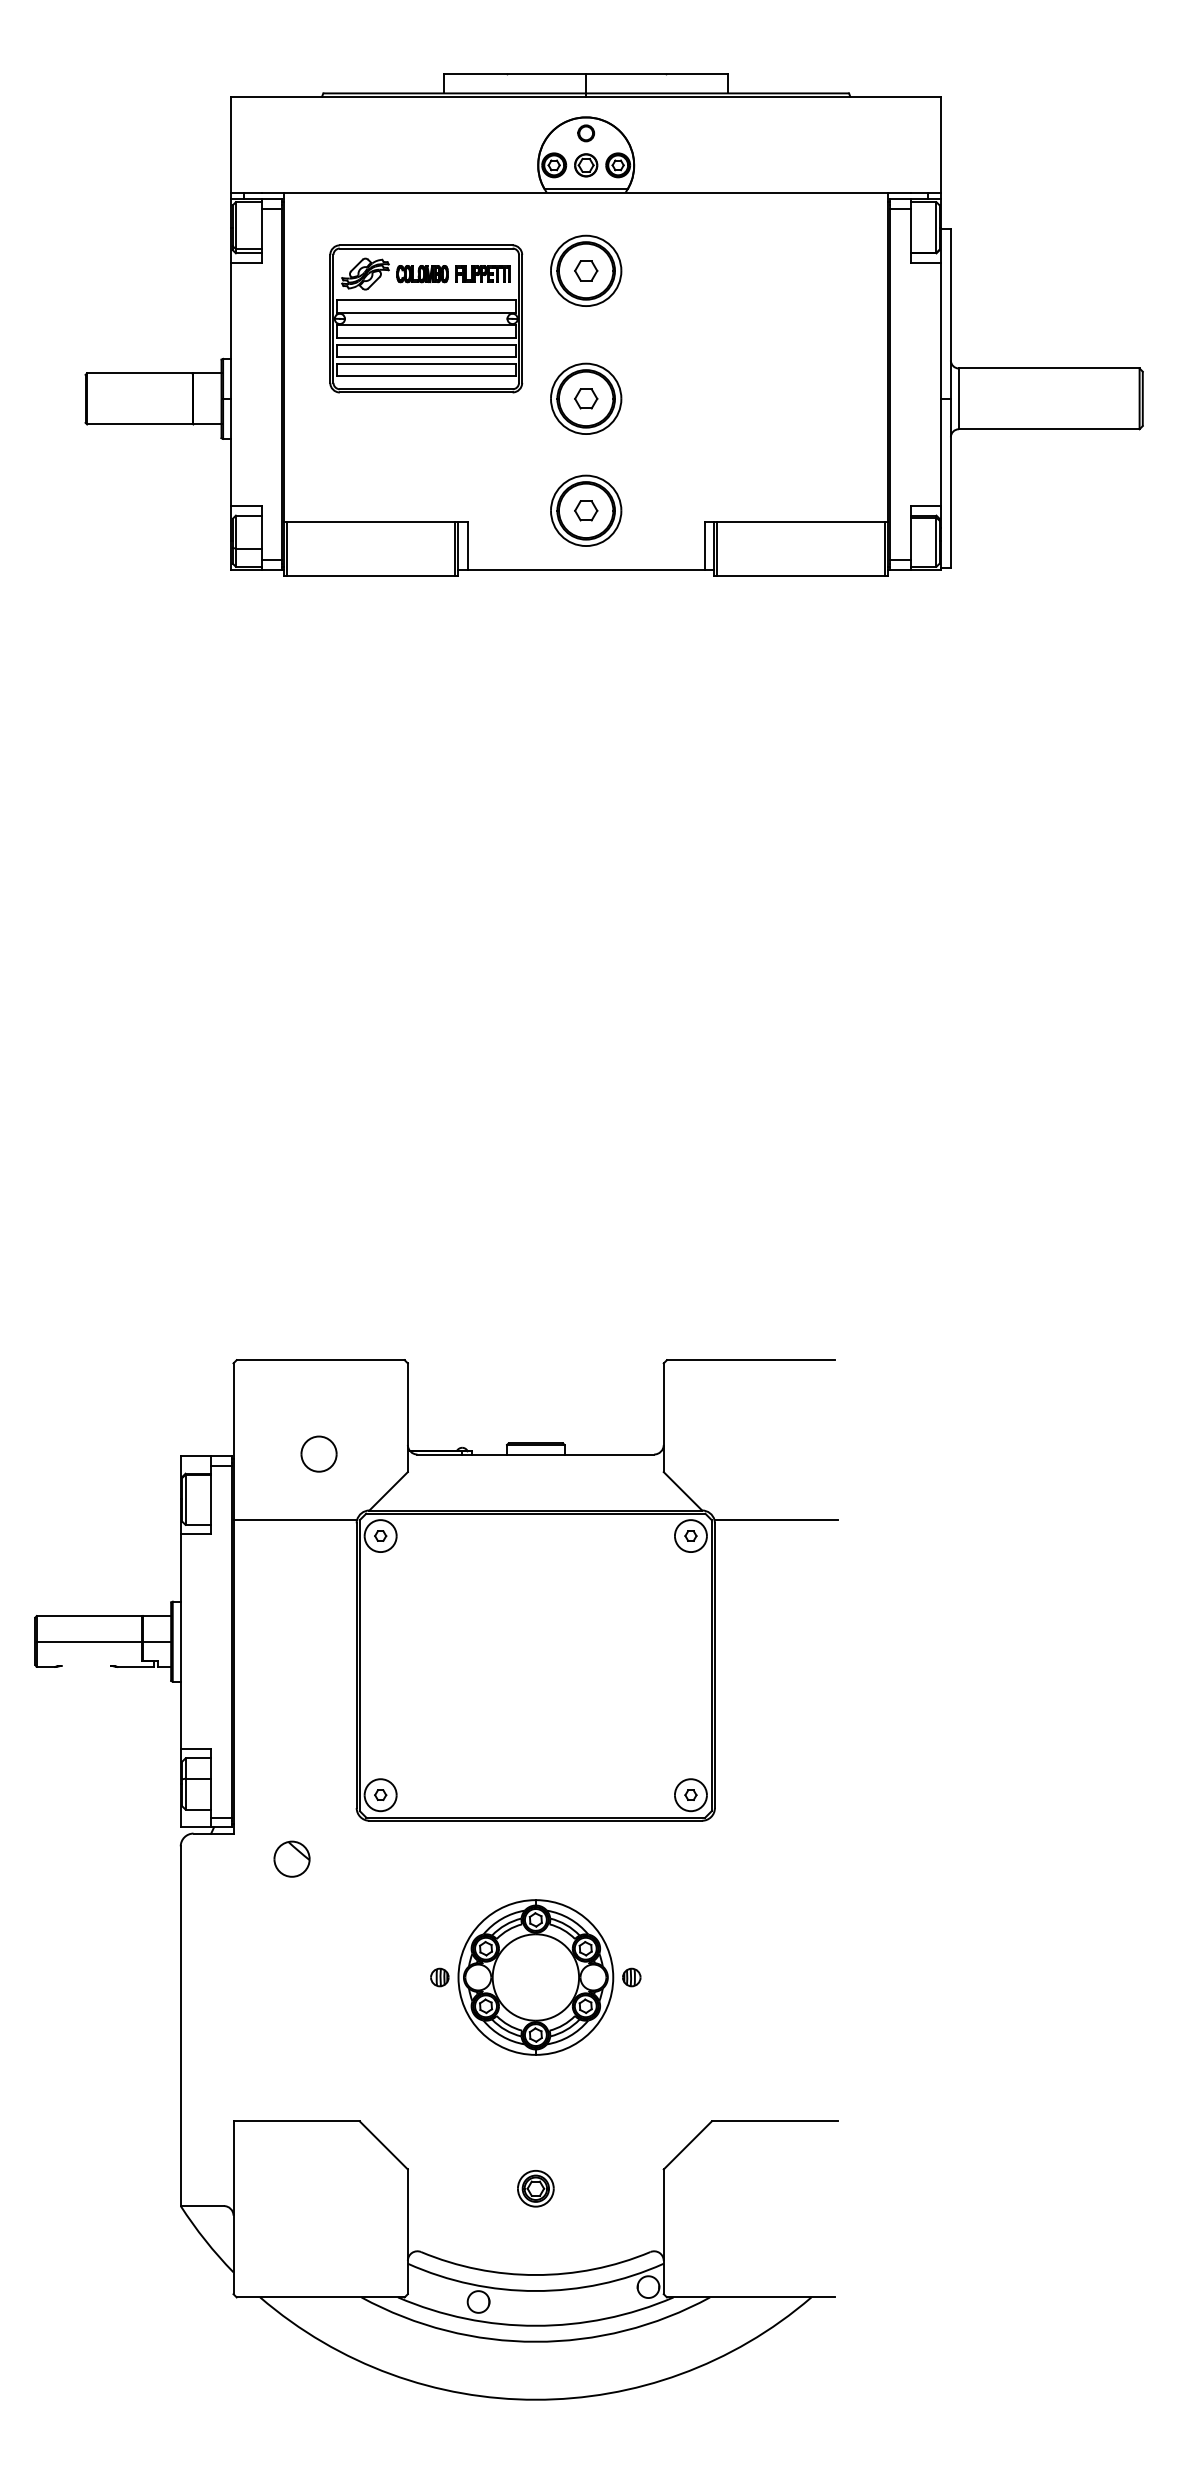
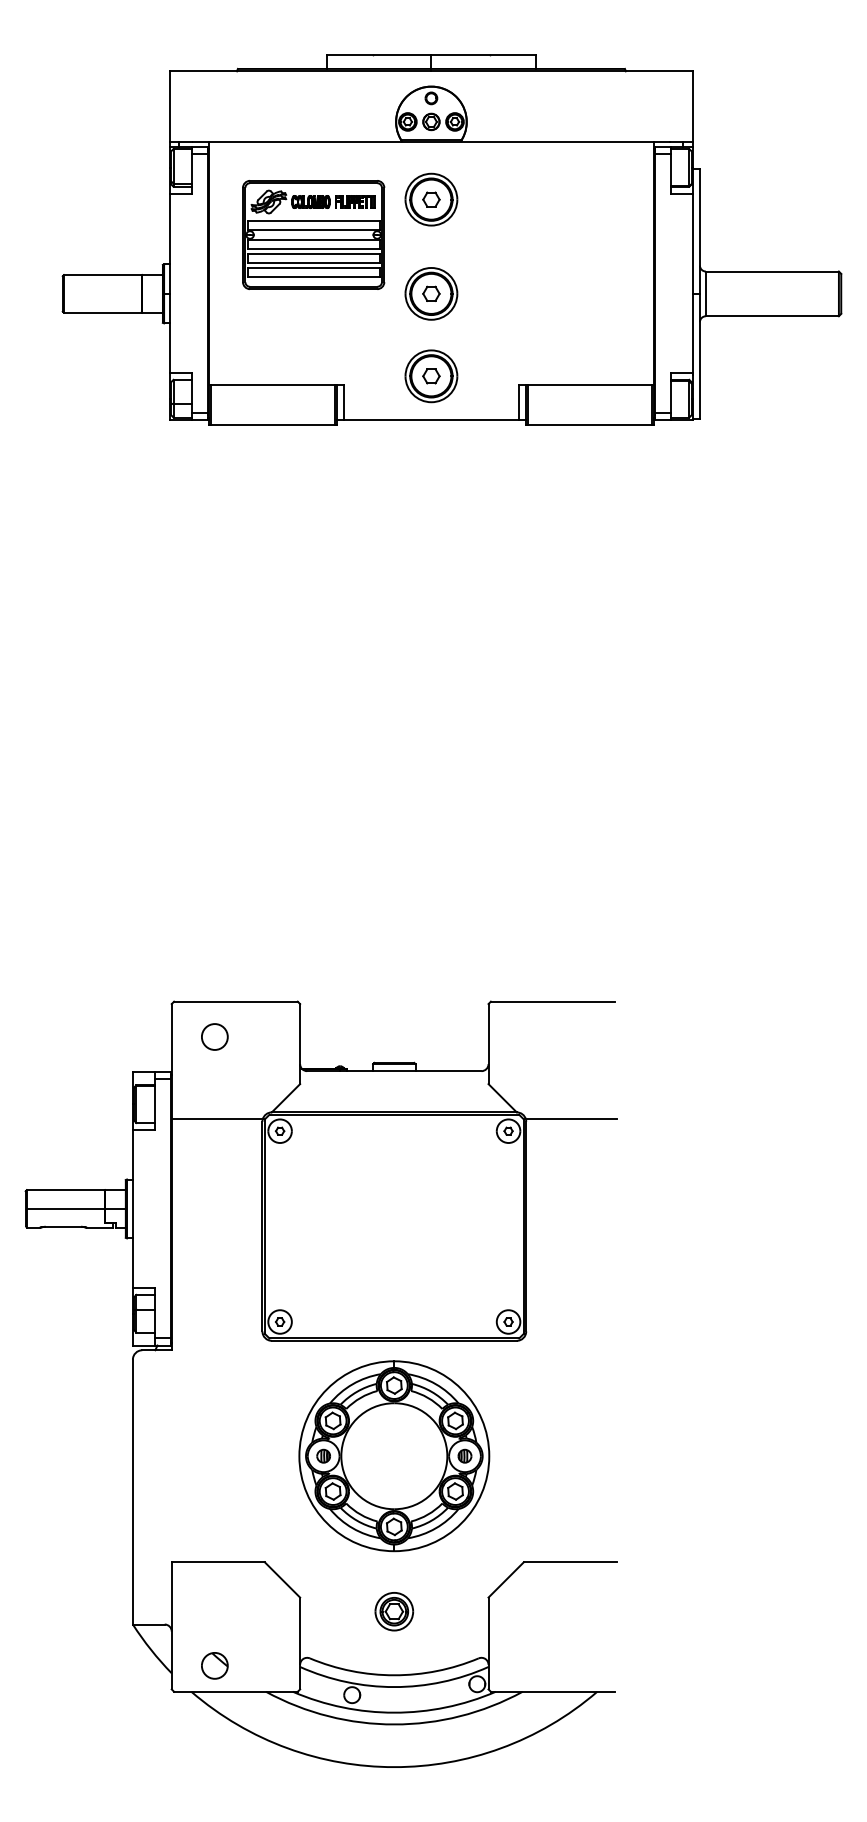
part: (318, 1453) -> (214, 1036), moved
line: (86, 1665) -> (63, 1226), added
part: (291, 1858) -> (214, 1665), moved
part: (535, 1977) -> (394, 1456), size x1.67
part: (535, 2188) -> (394, 1611), size x1.43

